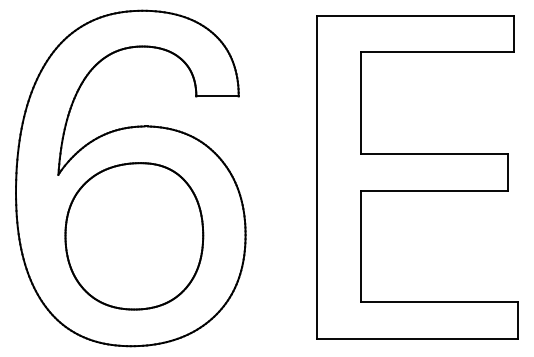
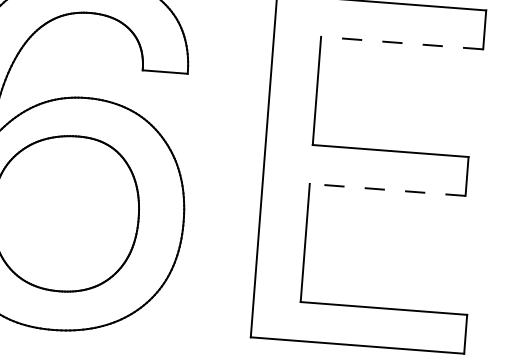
line: (436, 52) -> (401, 43), solid -> dashed
line: (433, 190) -> (386, 189), solid -> dashed

